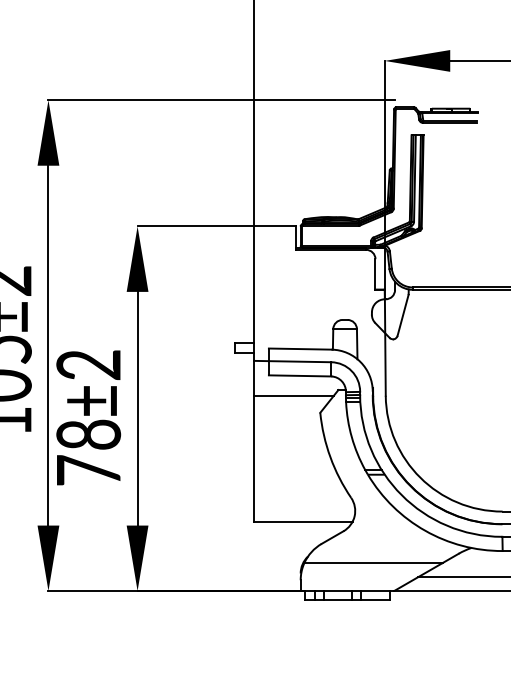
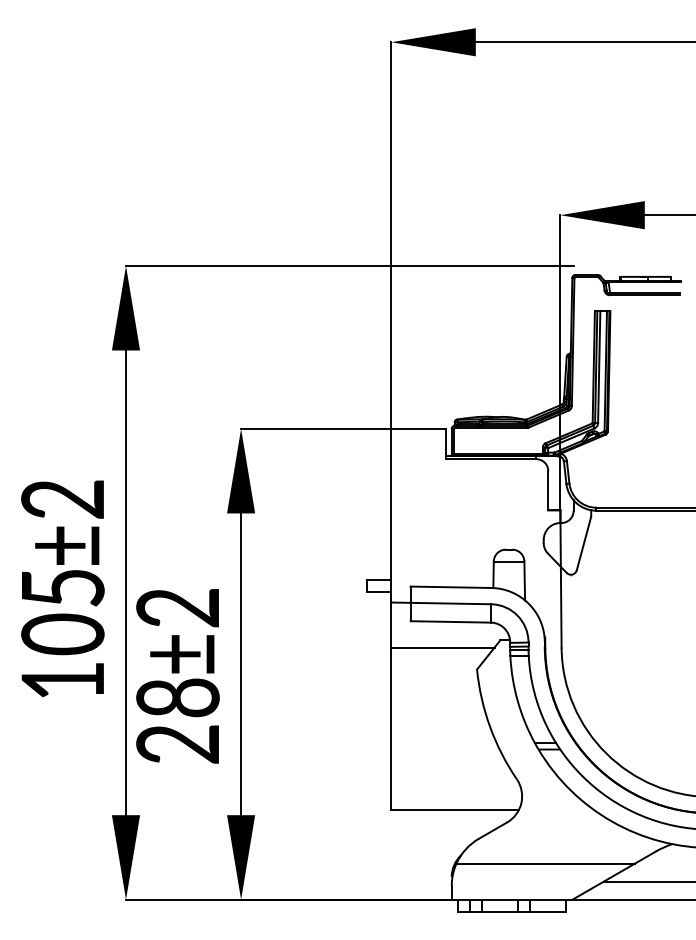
text: (88, 470) -> (177, 743), 78 -> 28

